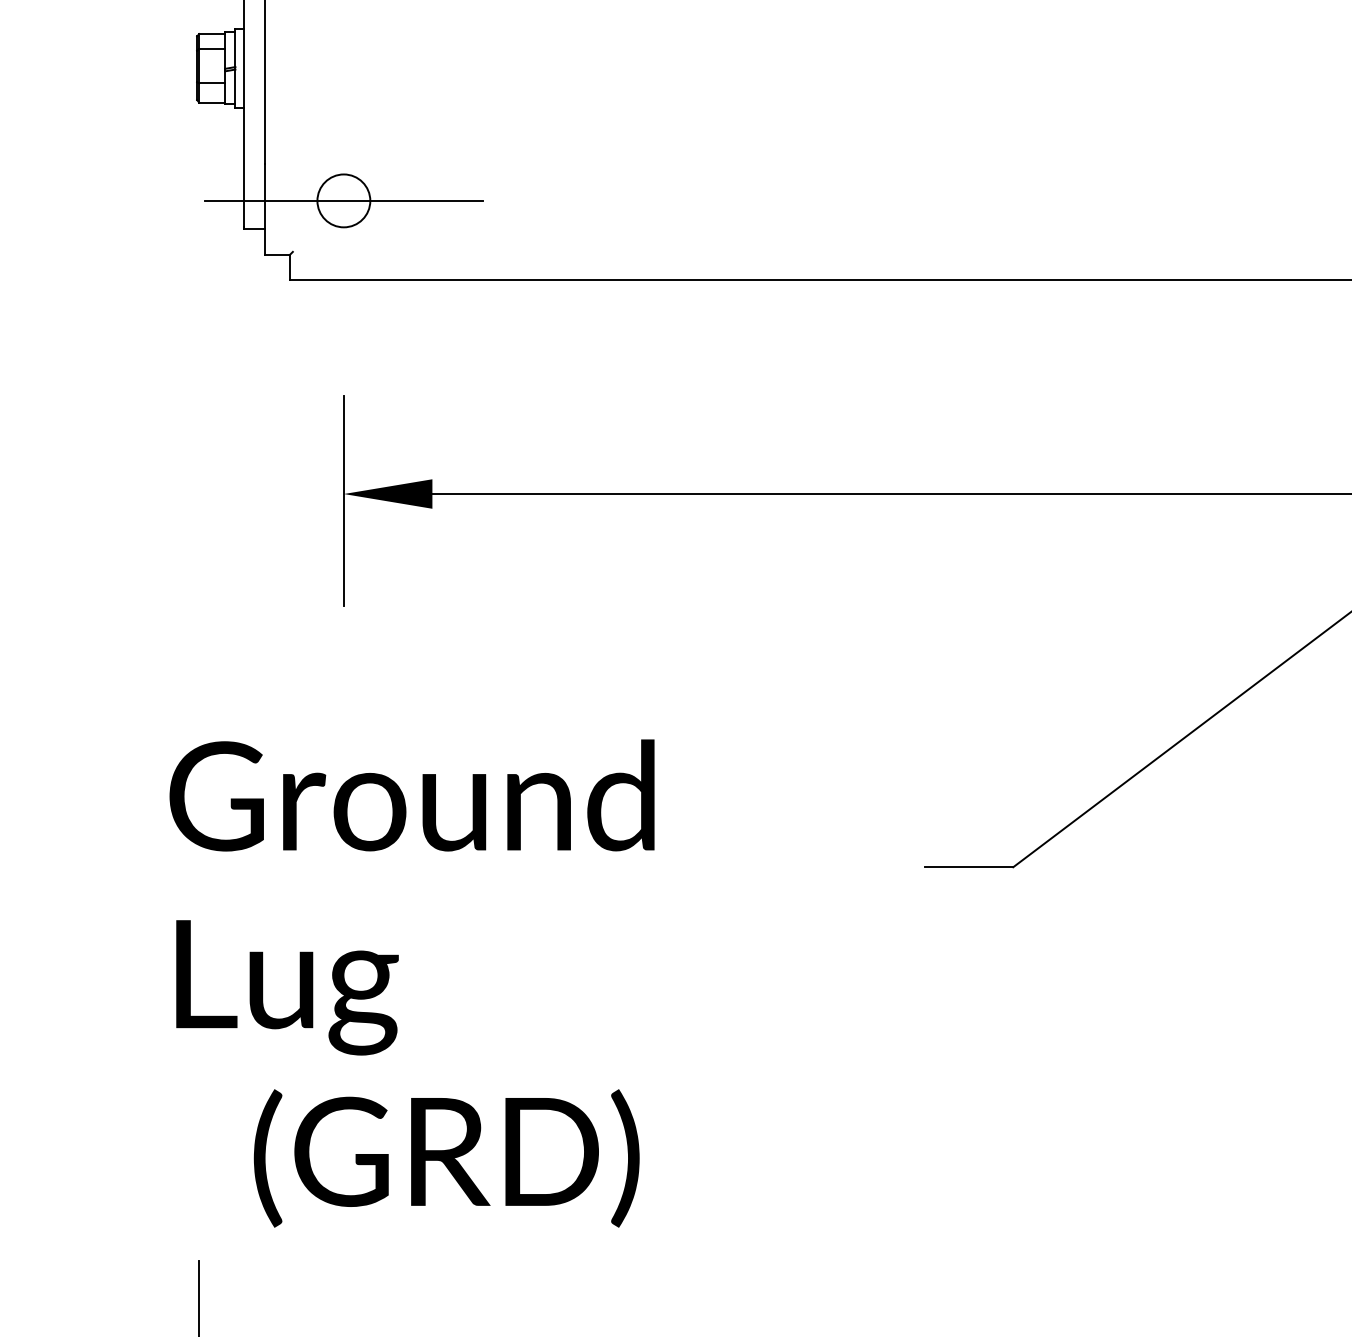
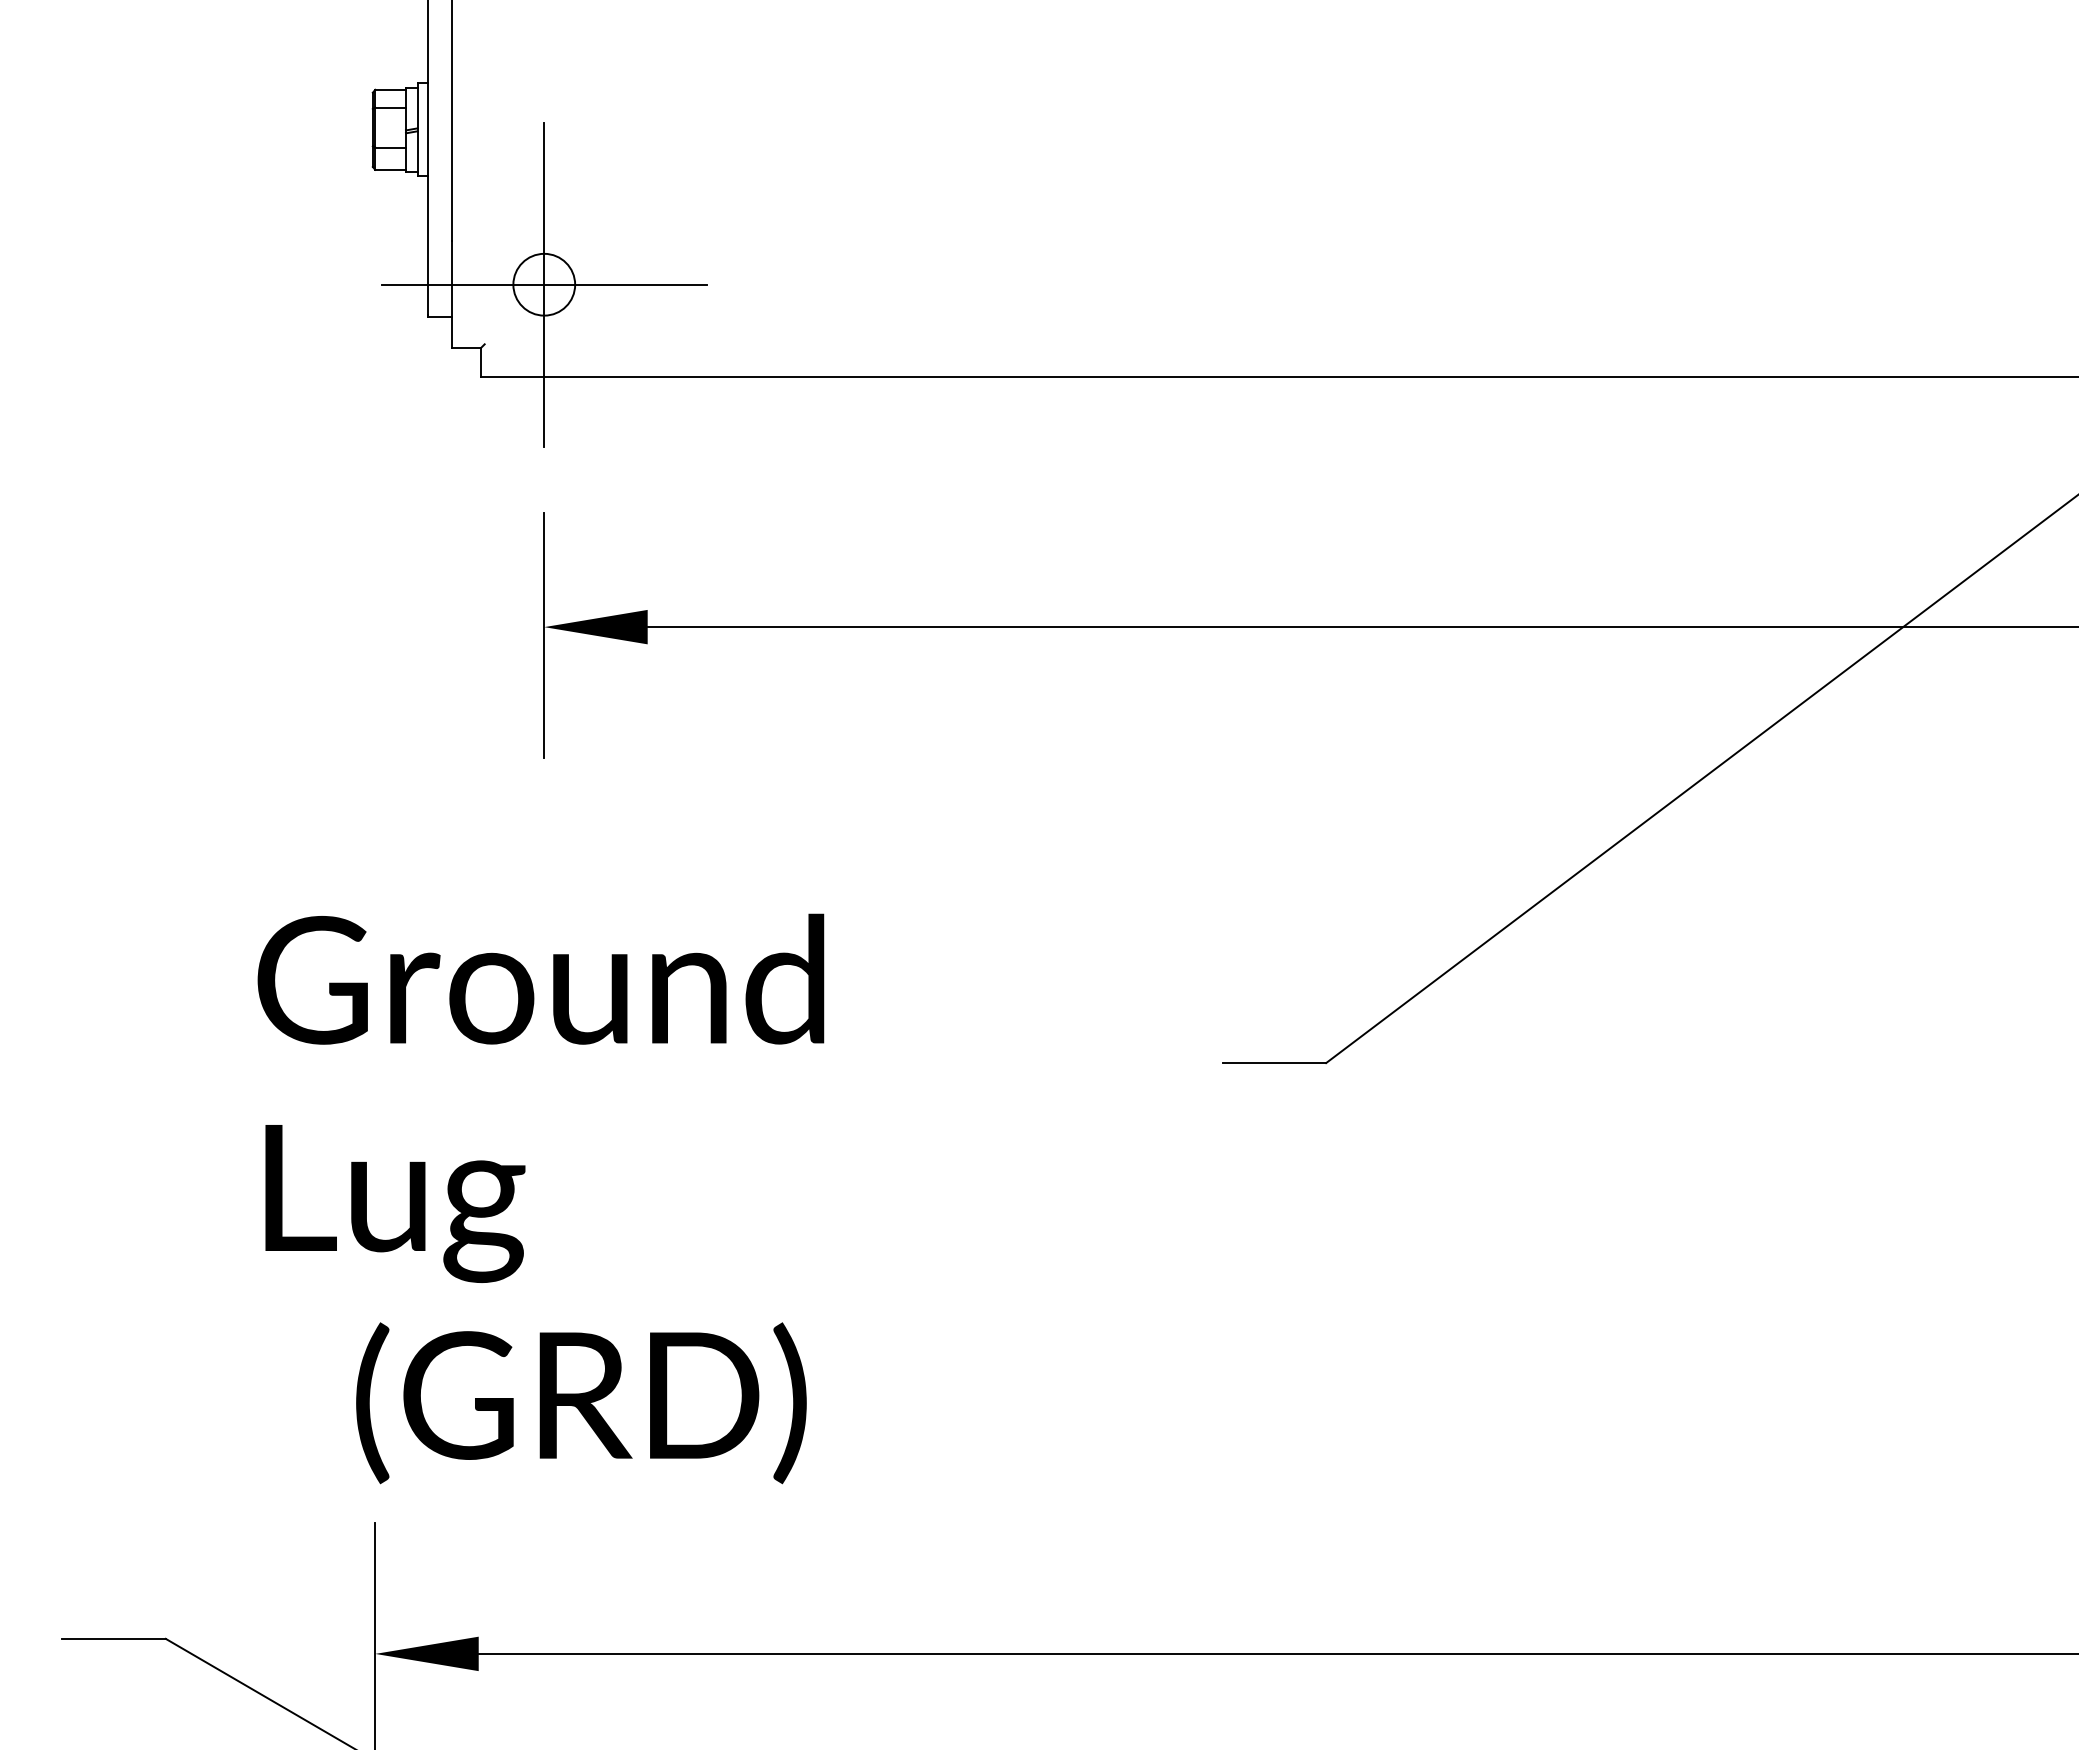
line: (344, 200) -> (544, 284), added
text: (411, 983) -> (540, 1198), moved

